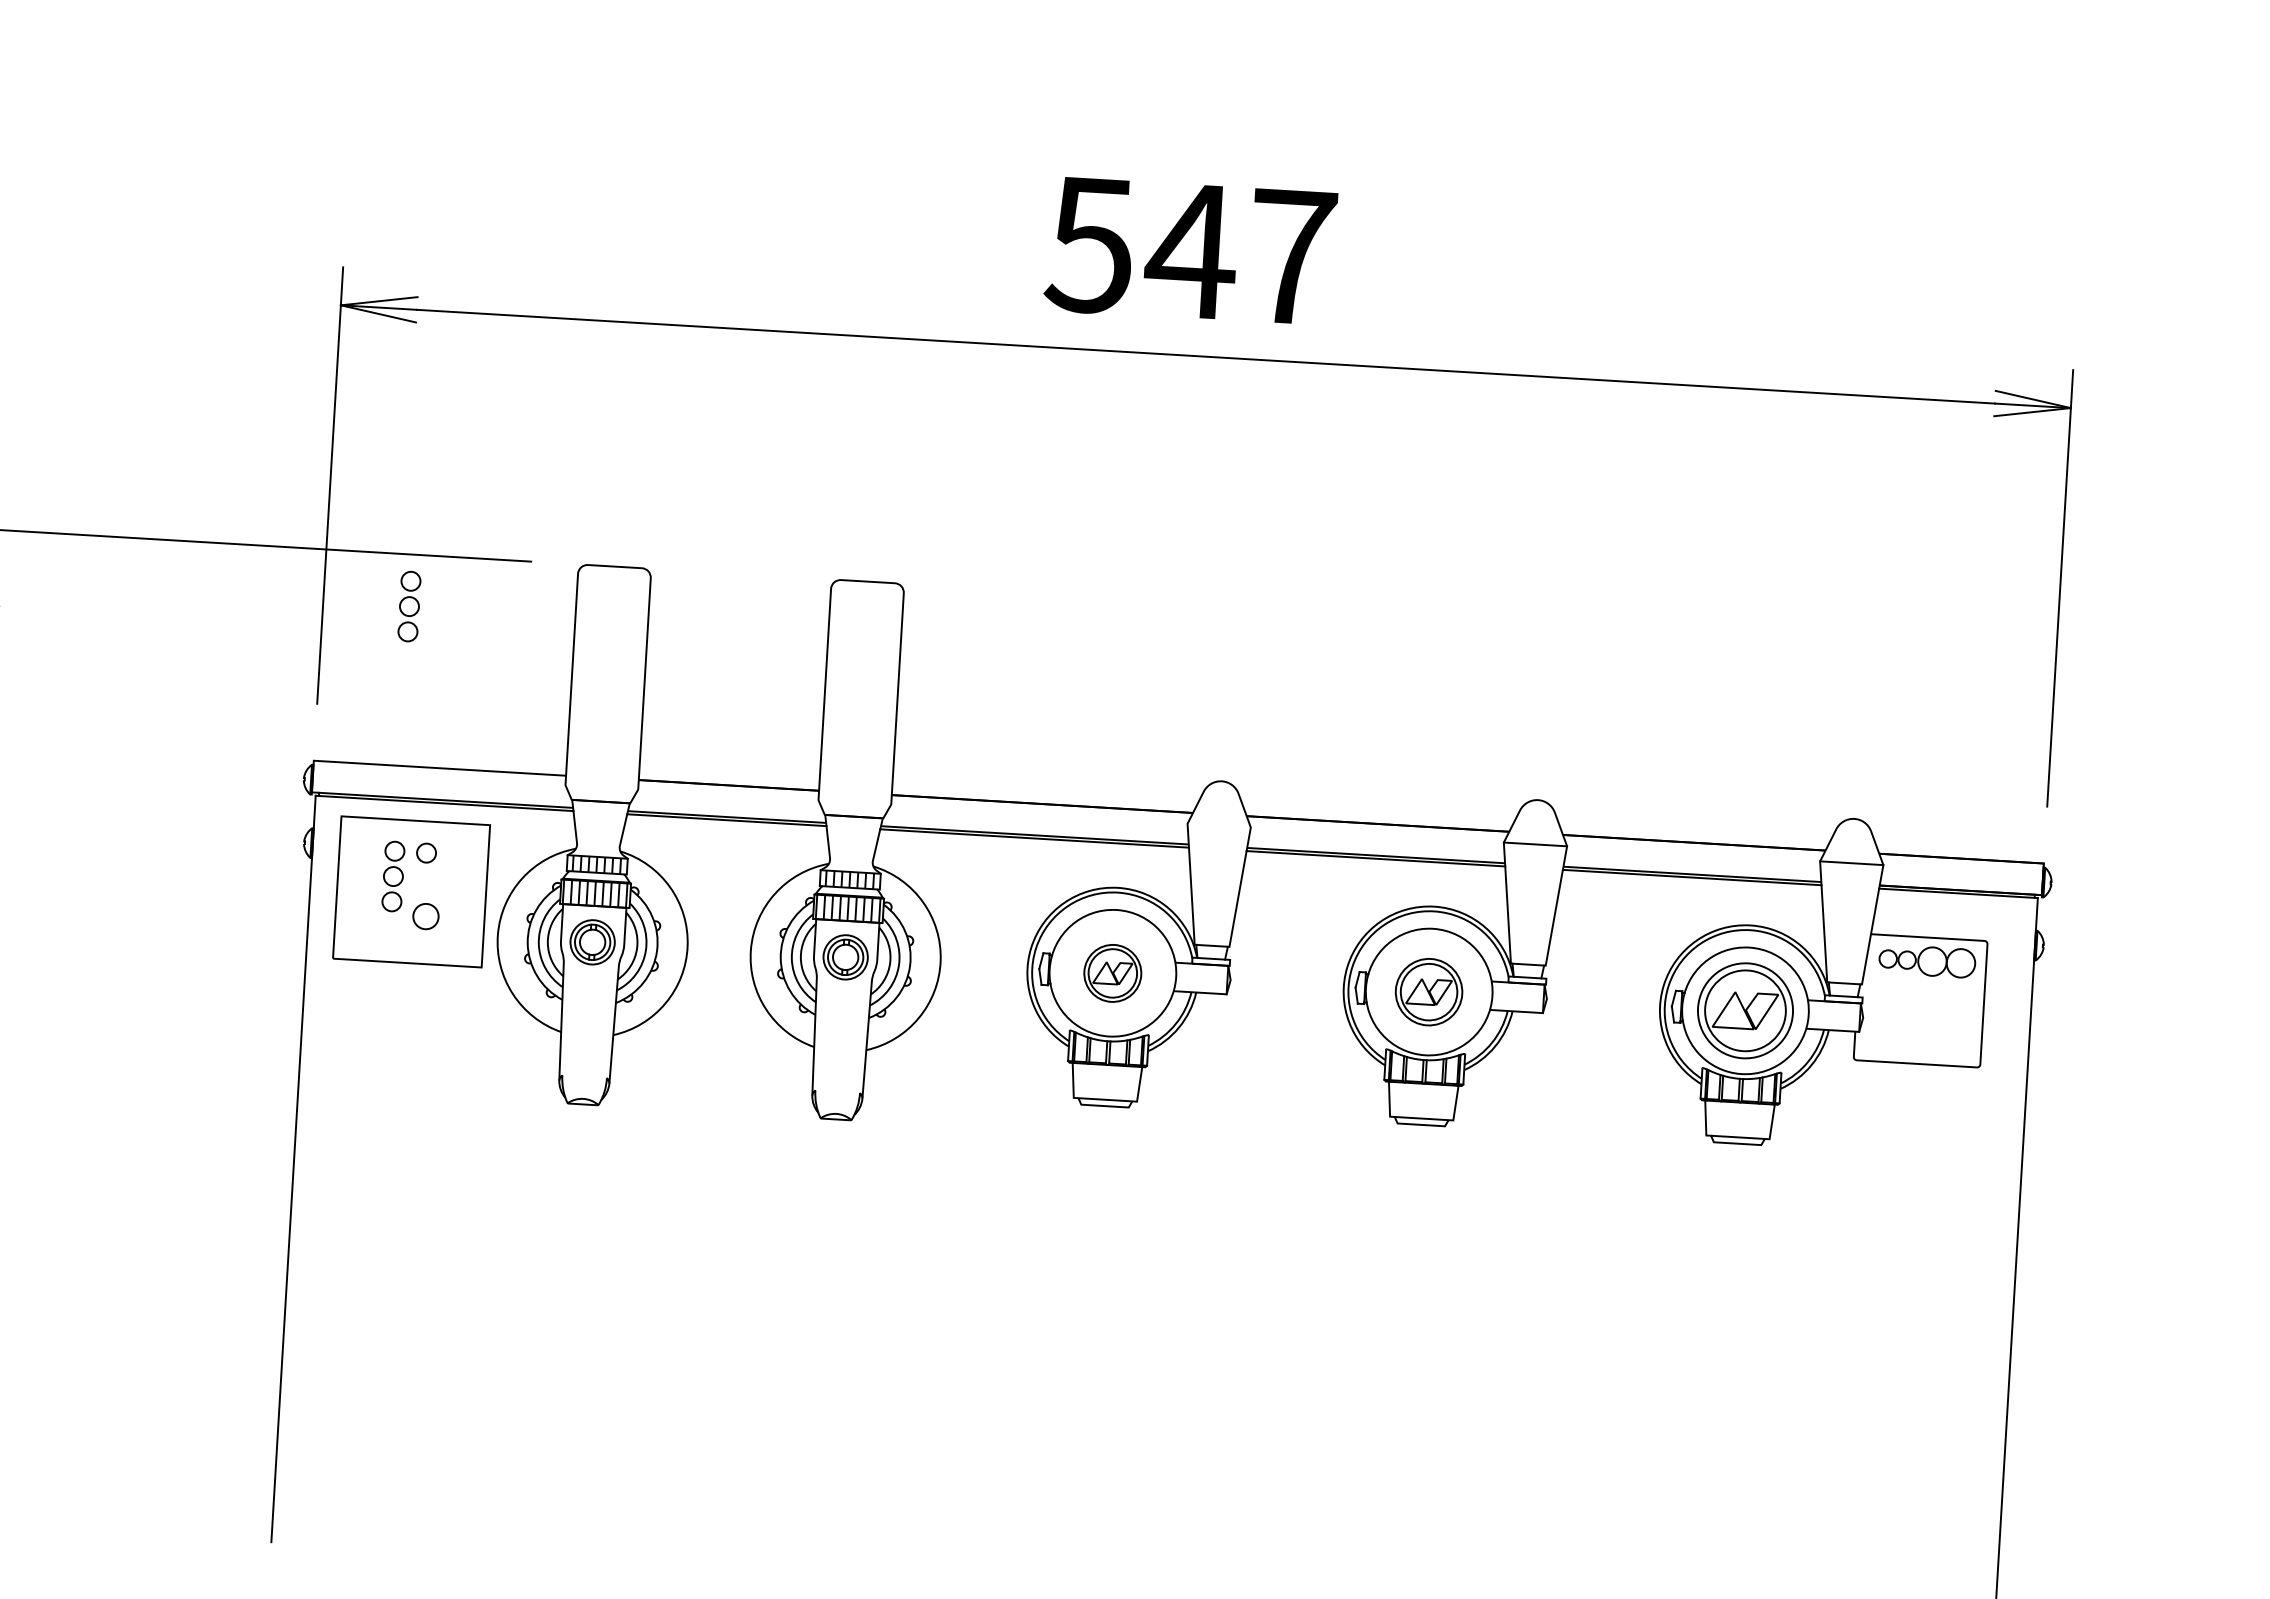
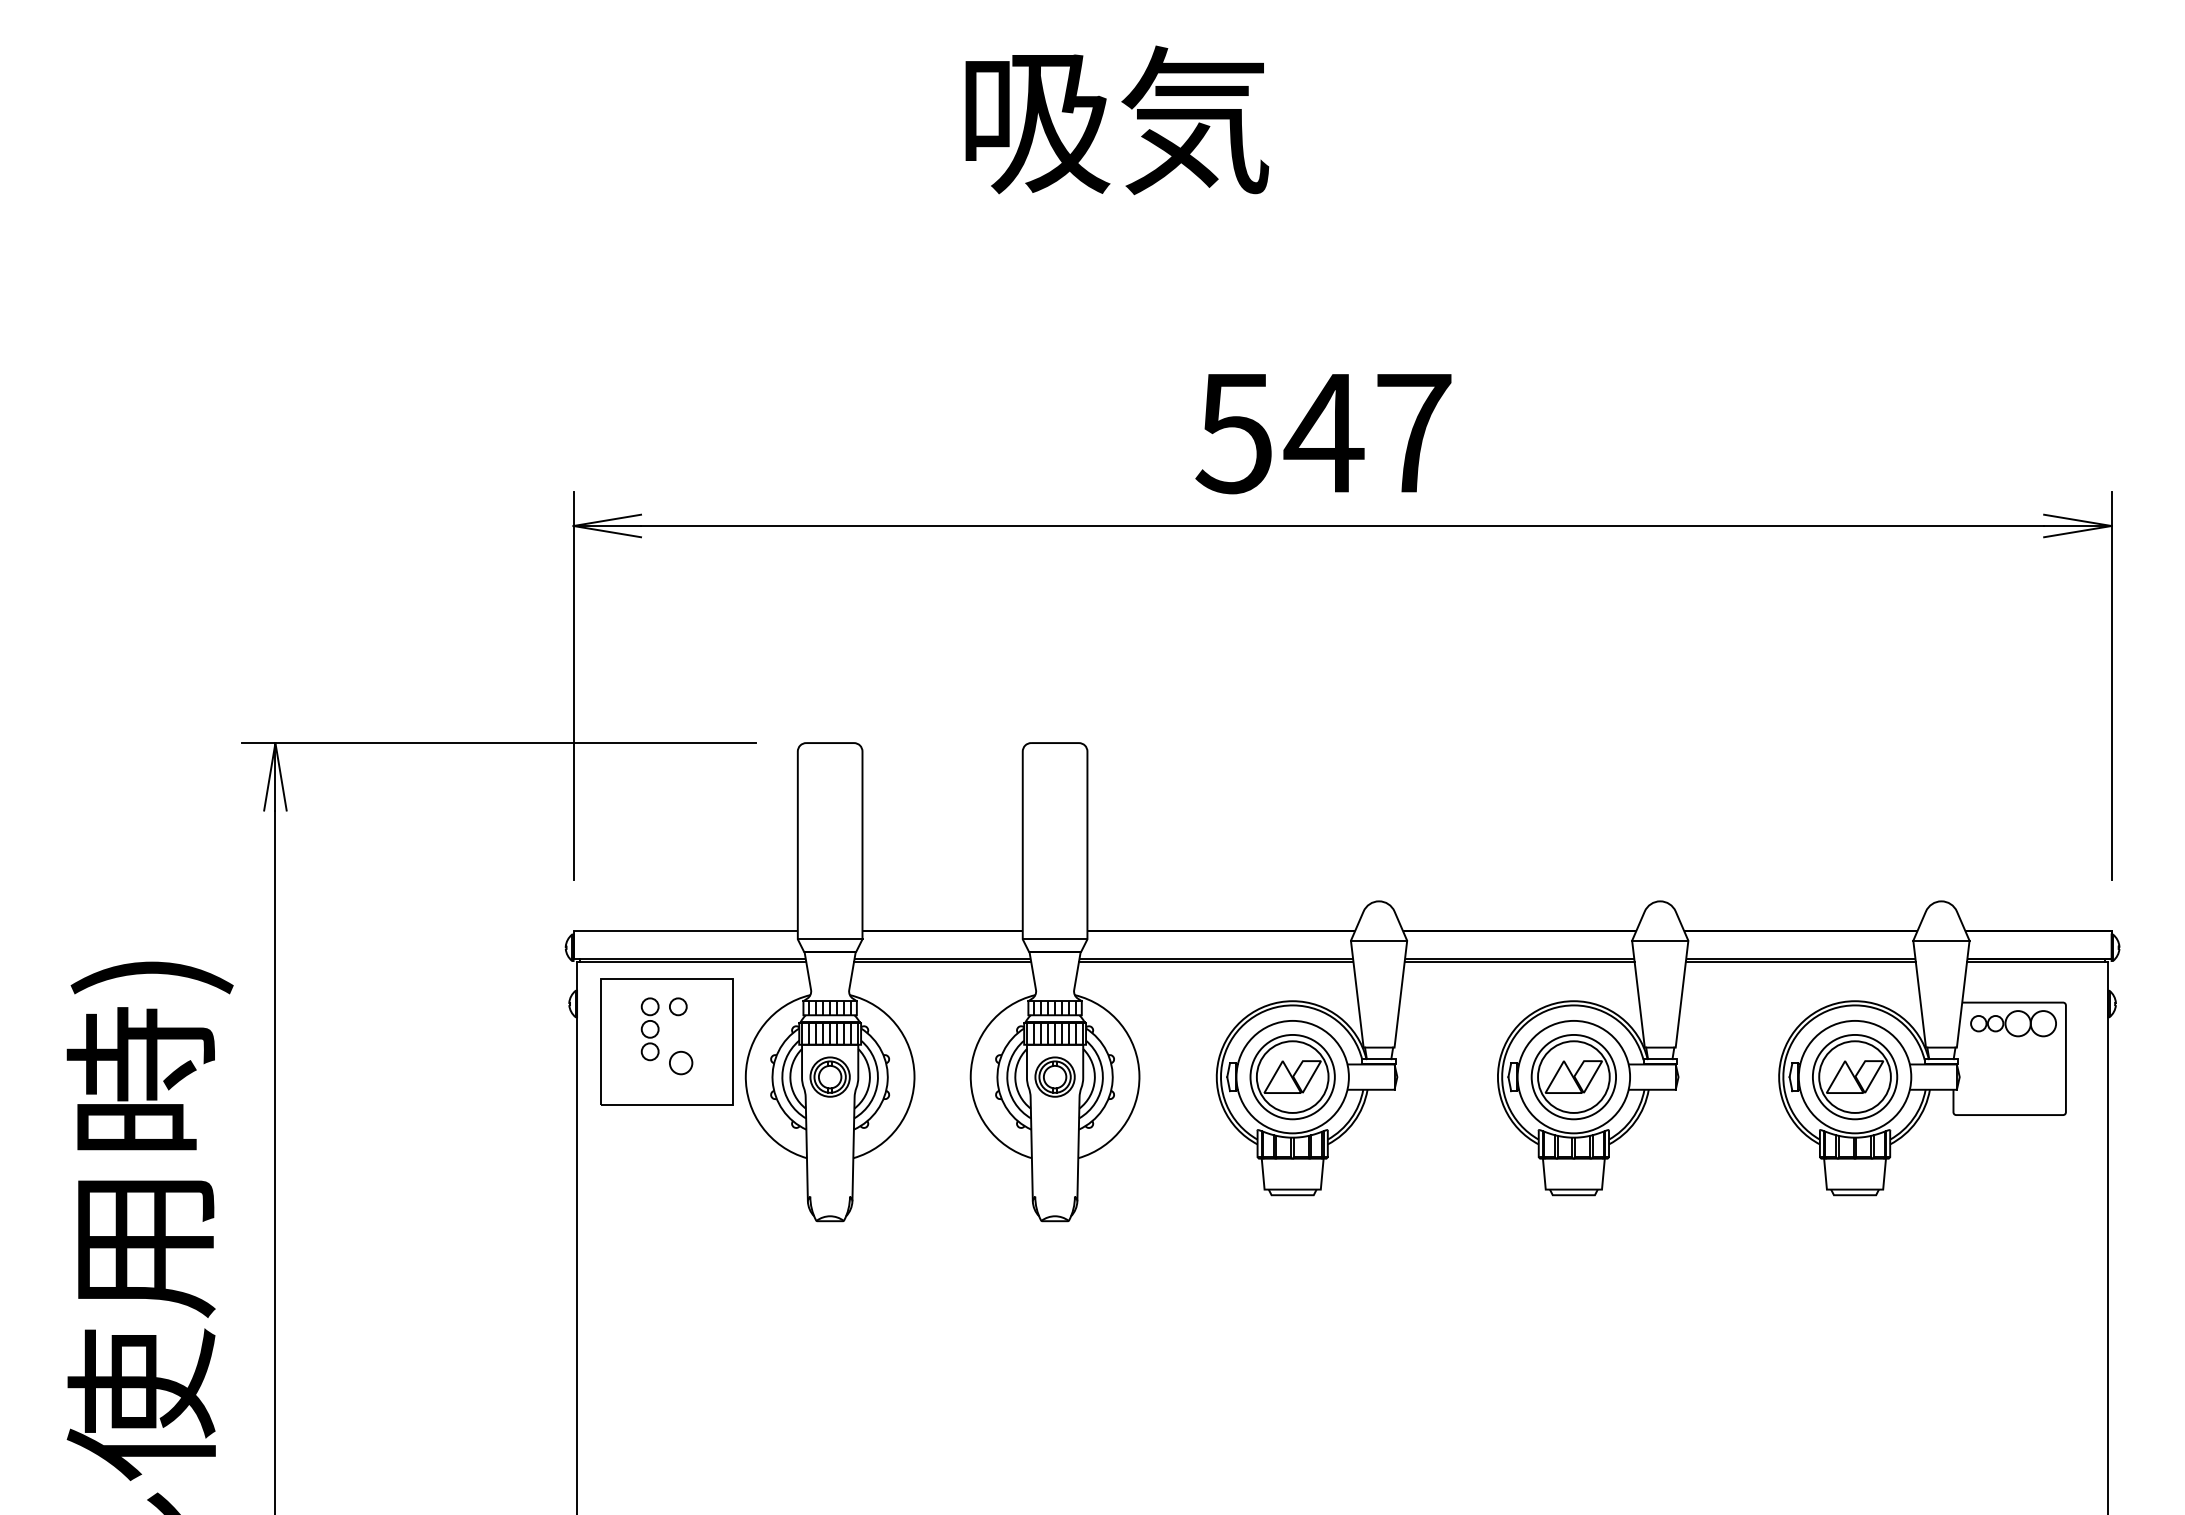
part: (408, 606) -> (649, 789), removed
line: (601, 787) -> (829, 939), added
line: (854, 802) -> (1054, 939), added
line: (1218, 825) -> (1378, 940), added
part: (1112, 973) -> (1292, 1077), size x1.67
part: (1428, 992) -> (1573, 1077), size x1.43

